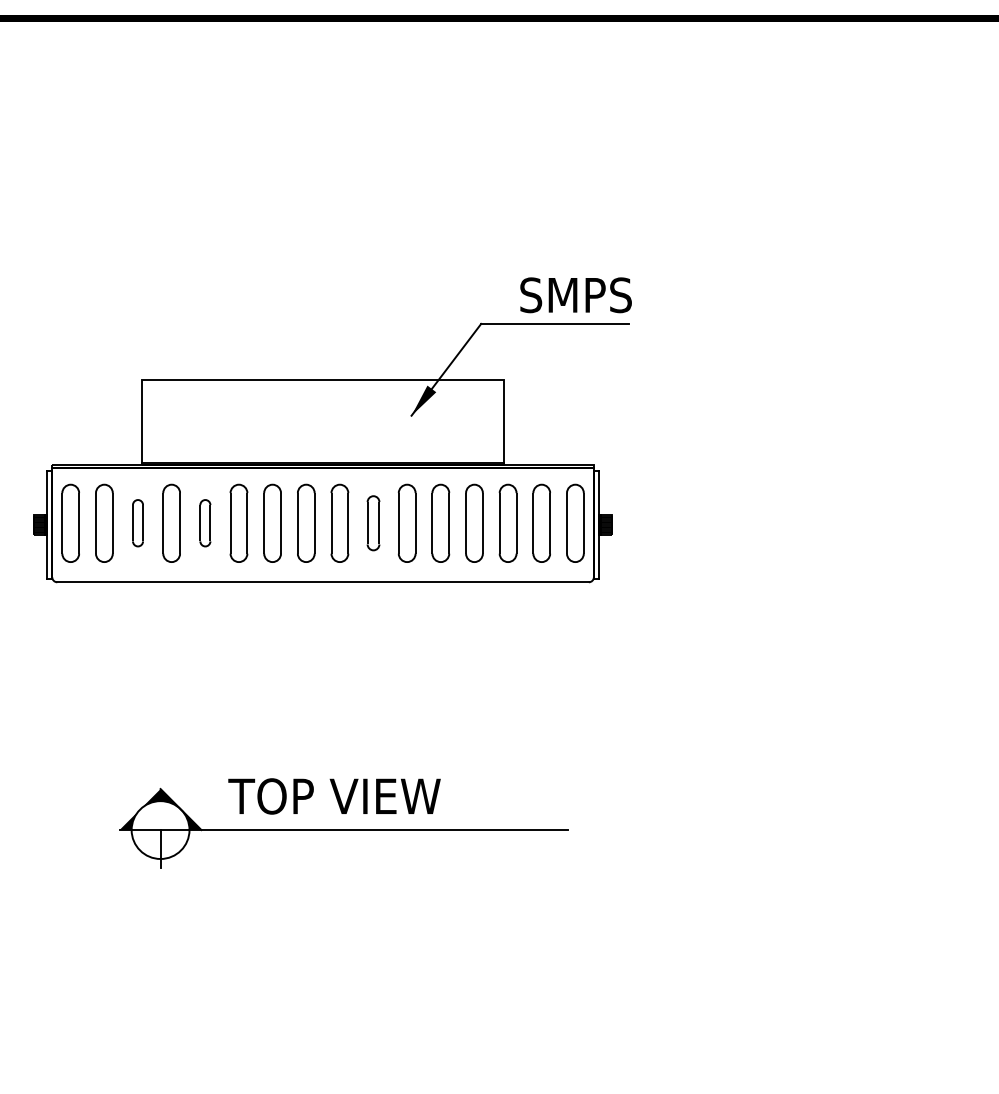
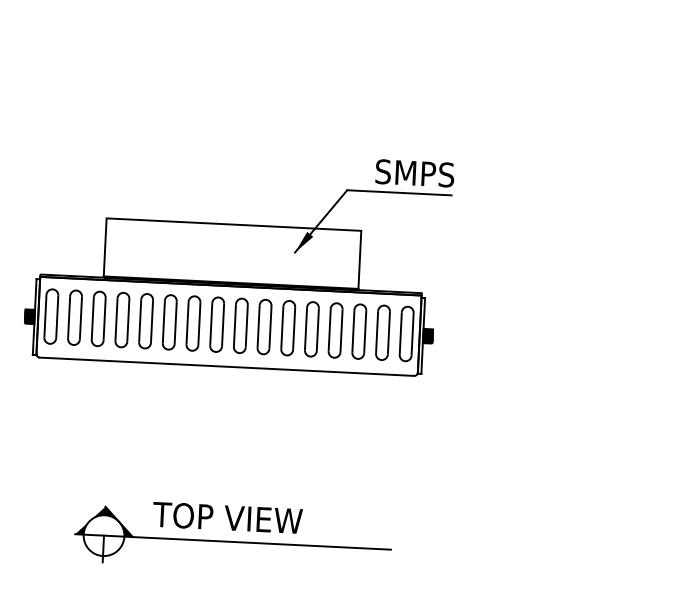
part: (137, 522) -> (98, 318), size x1.67
part: (205, 522) -> (146, 320), size x1.67
part: (373, 522) -> (264, 326), size x1.43

